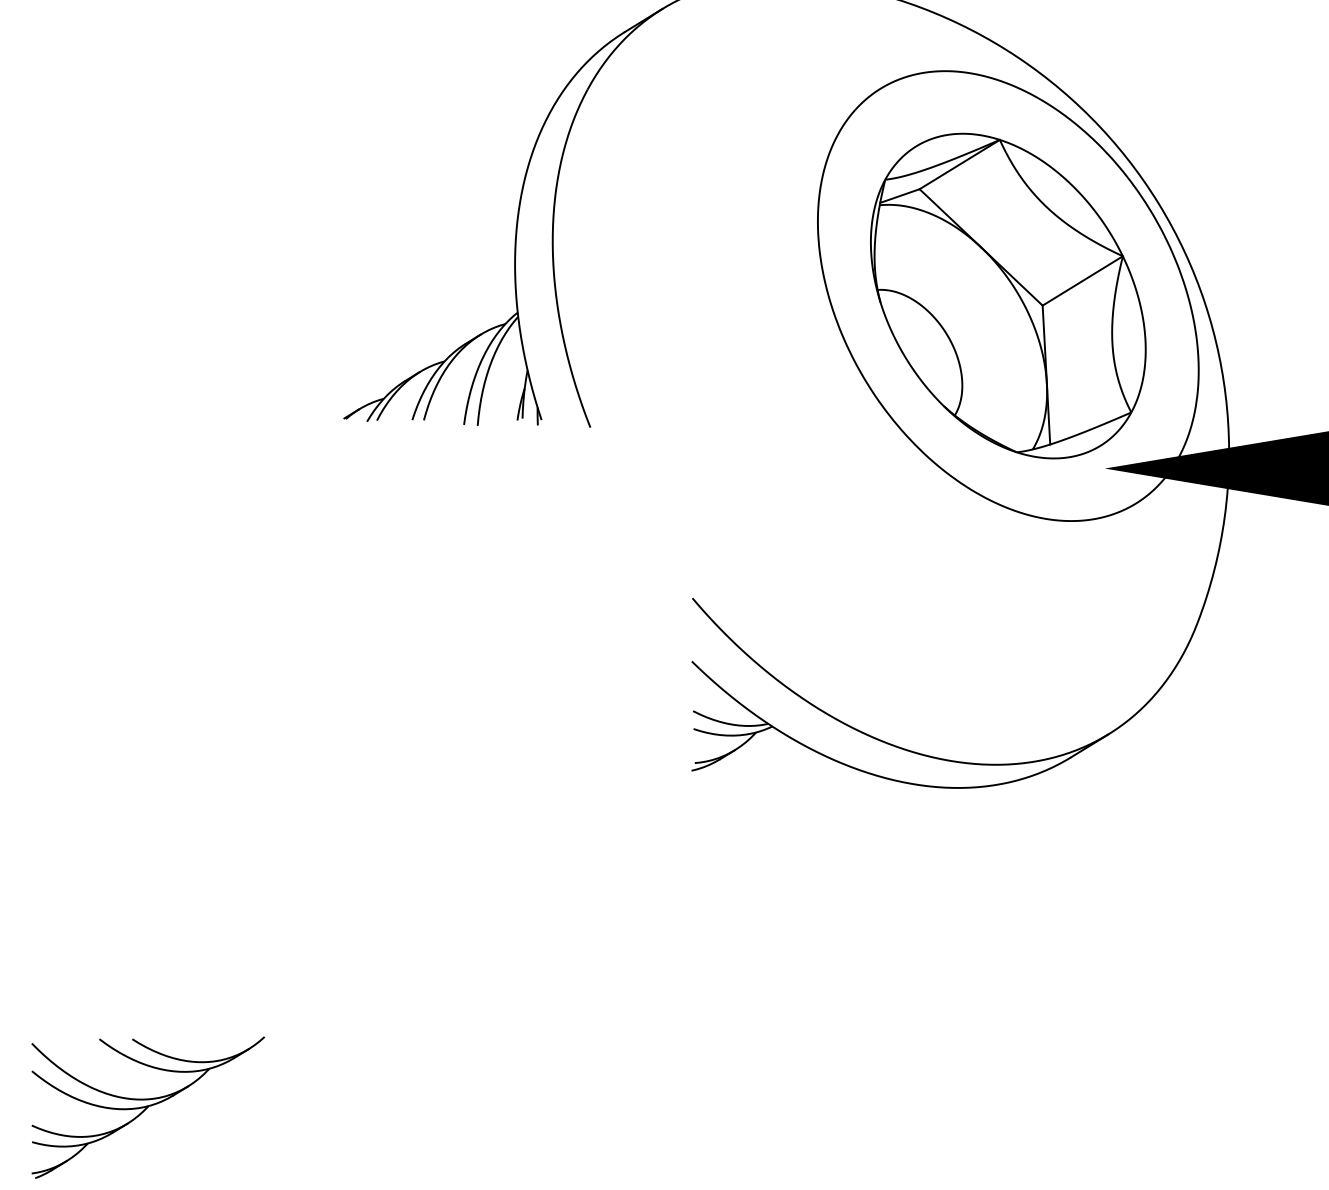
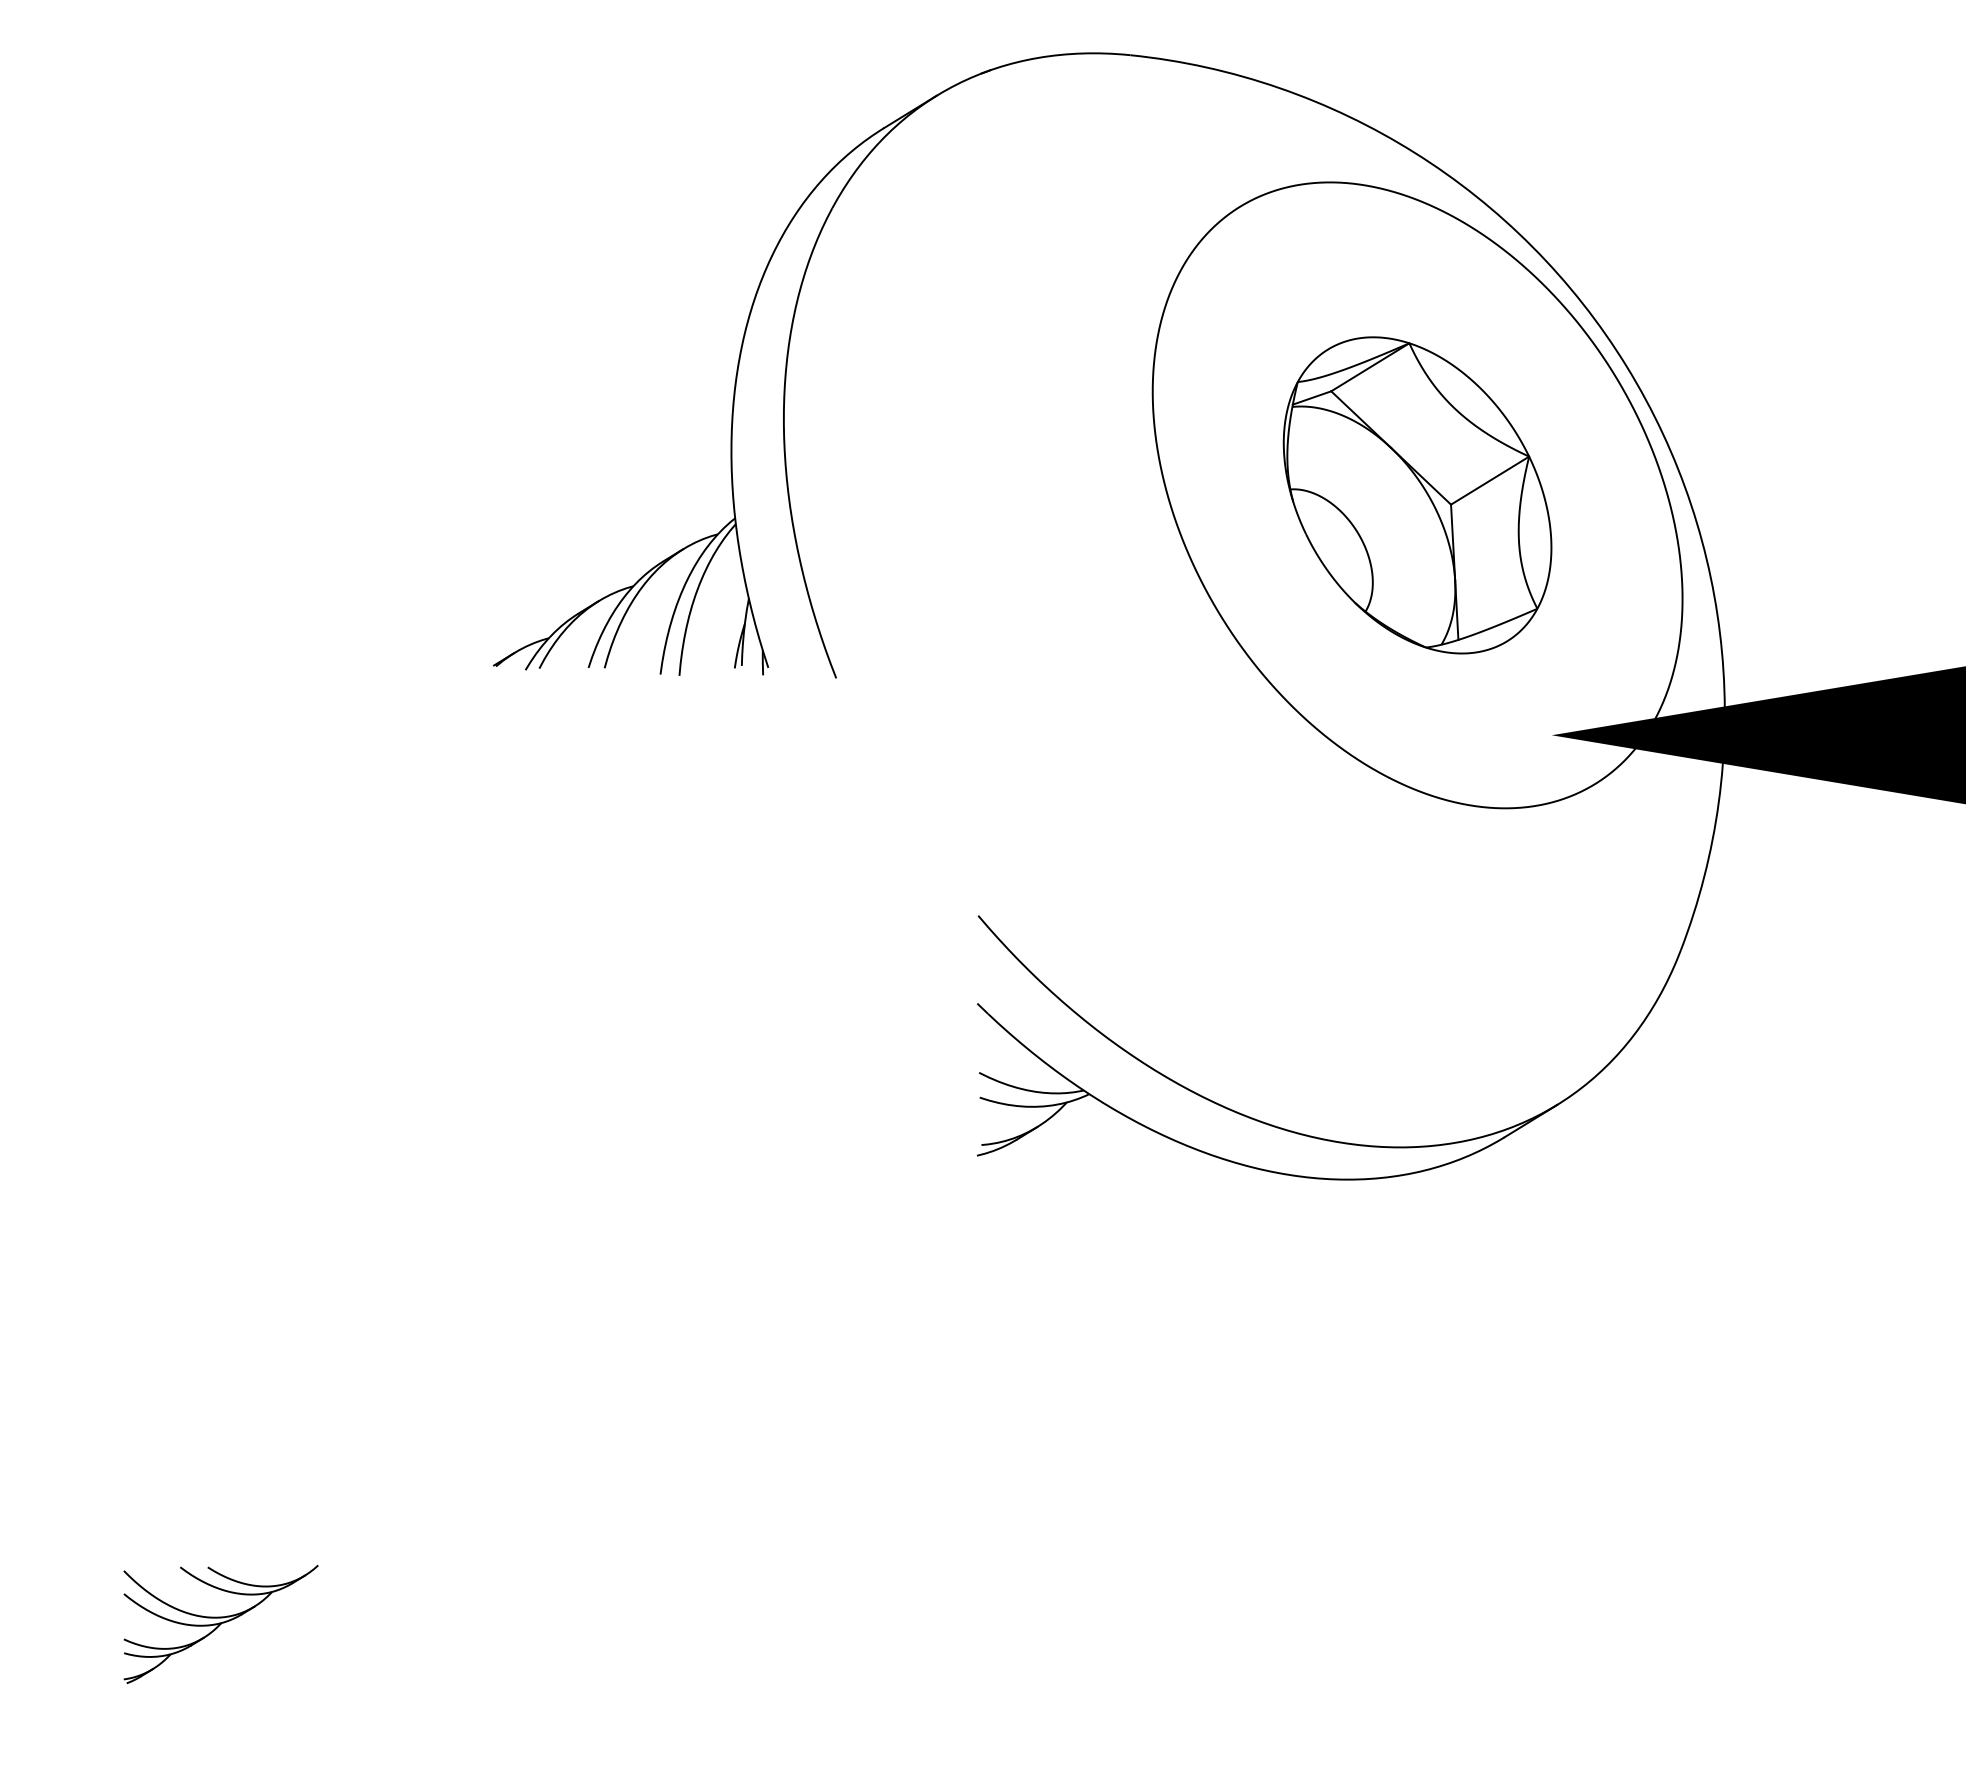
part: (1008, 296) -> (1417, 495), size x0.7
part: (147, 1107) -> (220, 1624), size x0.6

